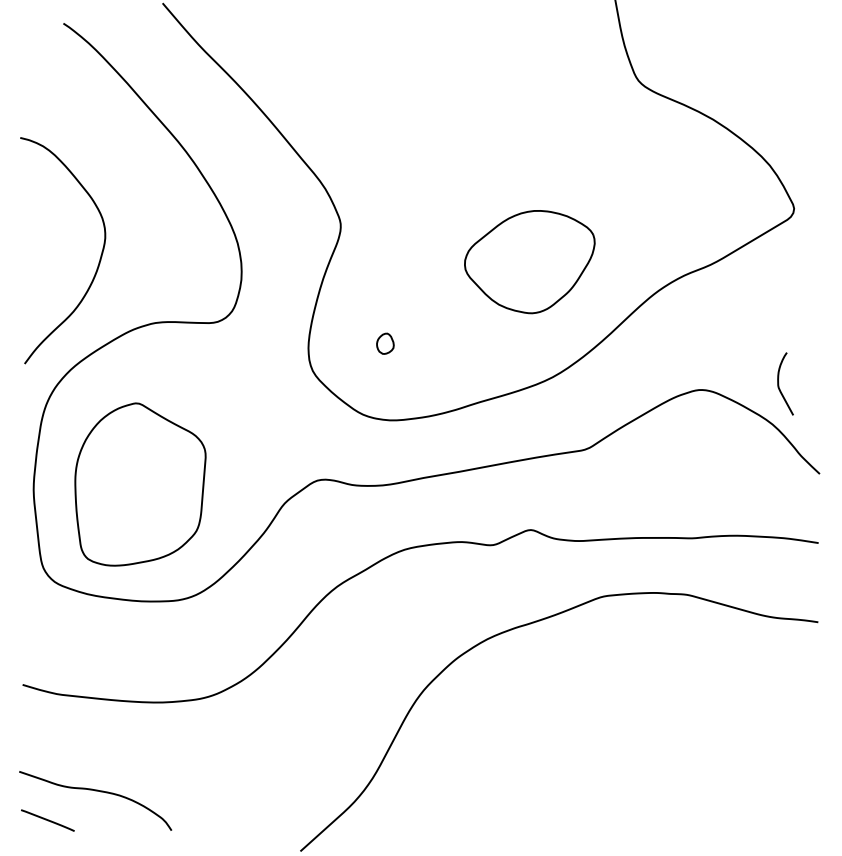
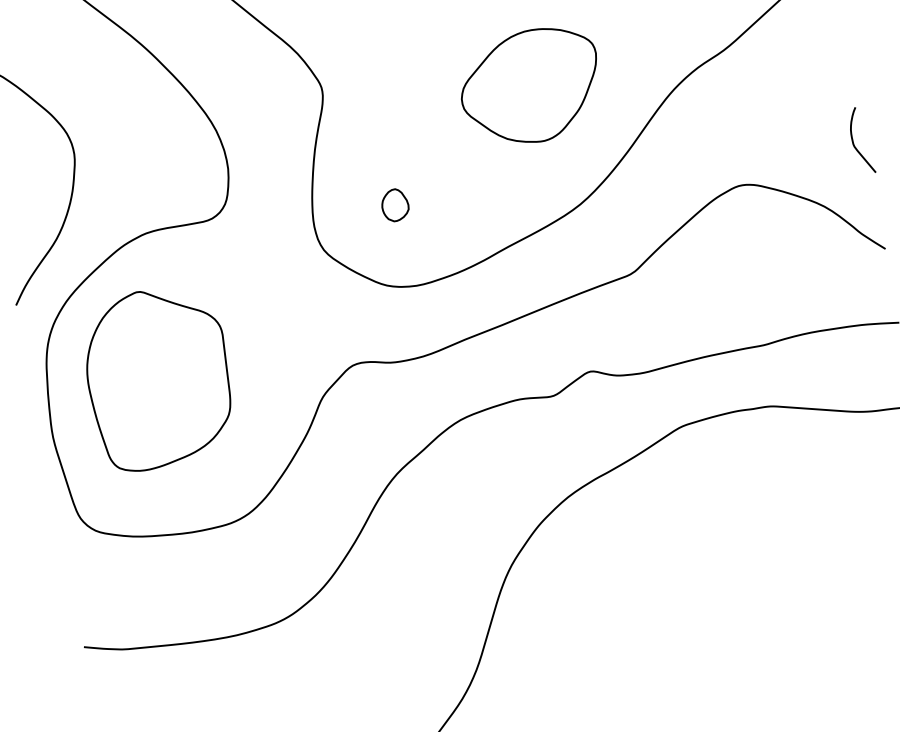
part: (385, 343) -> (395, 204), size x1.43
curve: (779, 383) -> (854, 141), moved
part: (140, 484) -> (159, 377), moved

